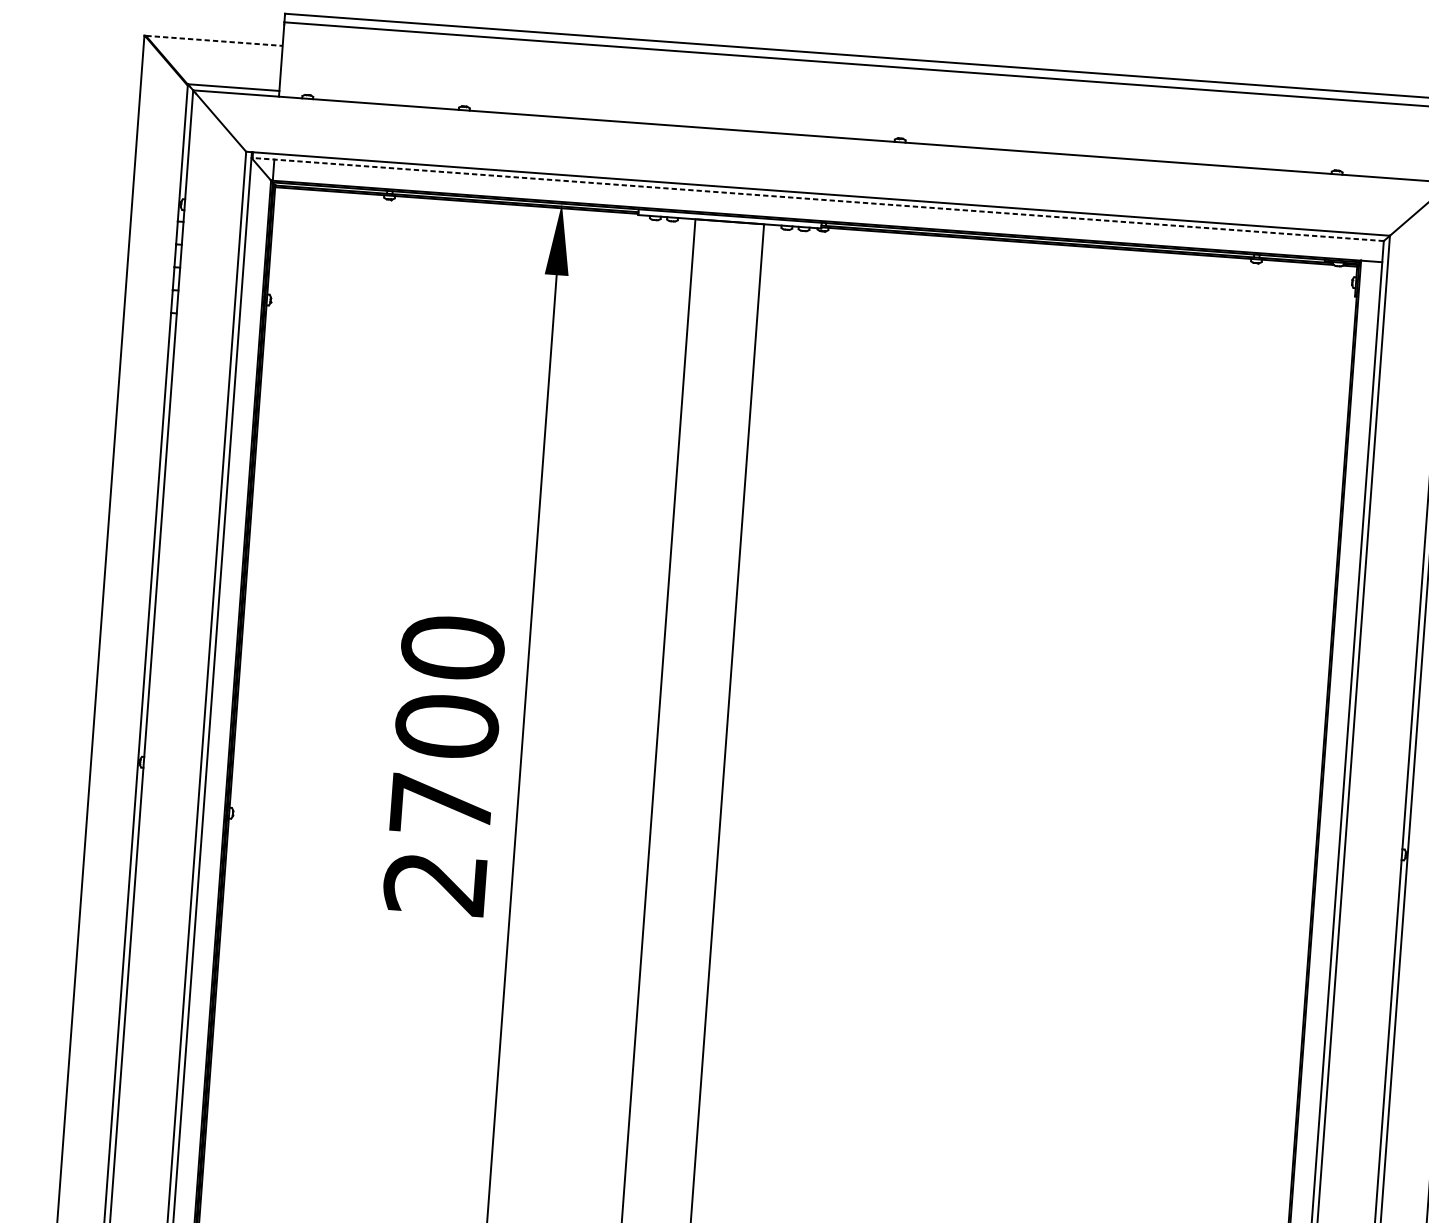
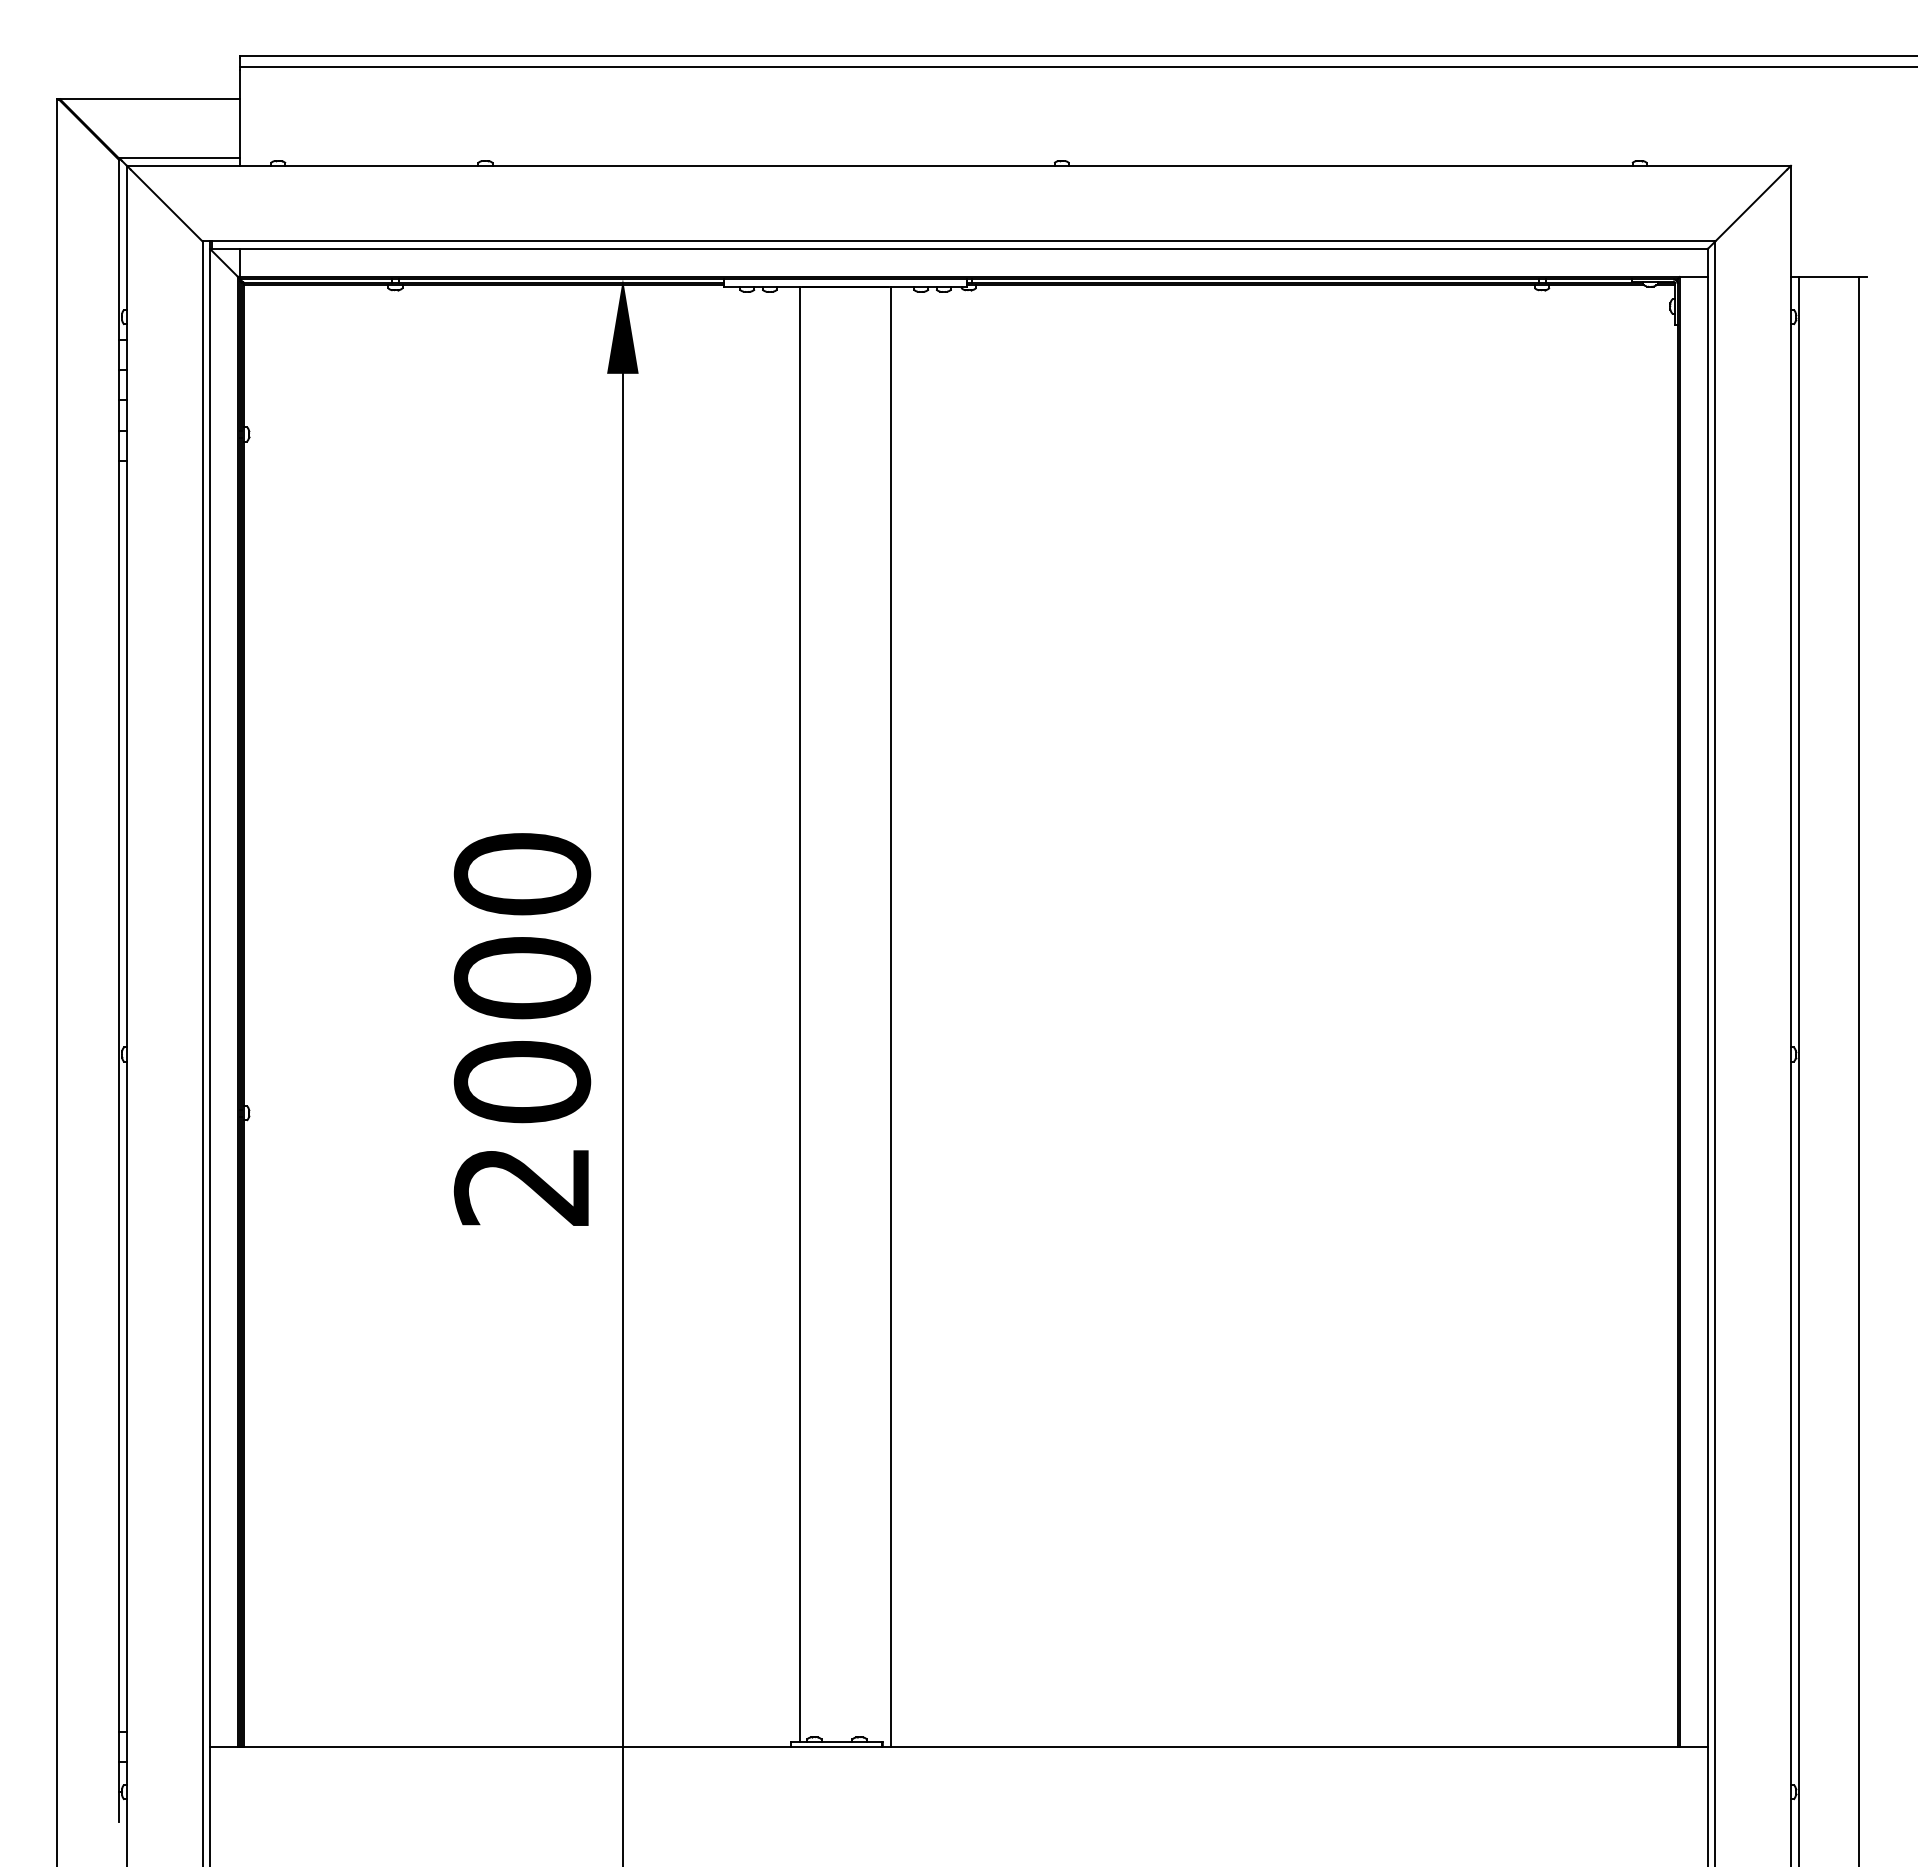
line: (214, 40) -> (150, 98), dashed -> solid
line: (818, 199) -> (959, 249), dashed -> solid
text: (441, 805) -> (522, 1082), 2700 -> 2000

